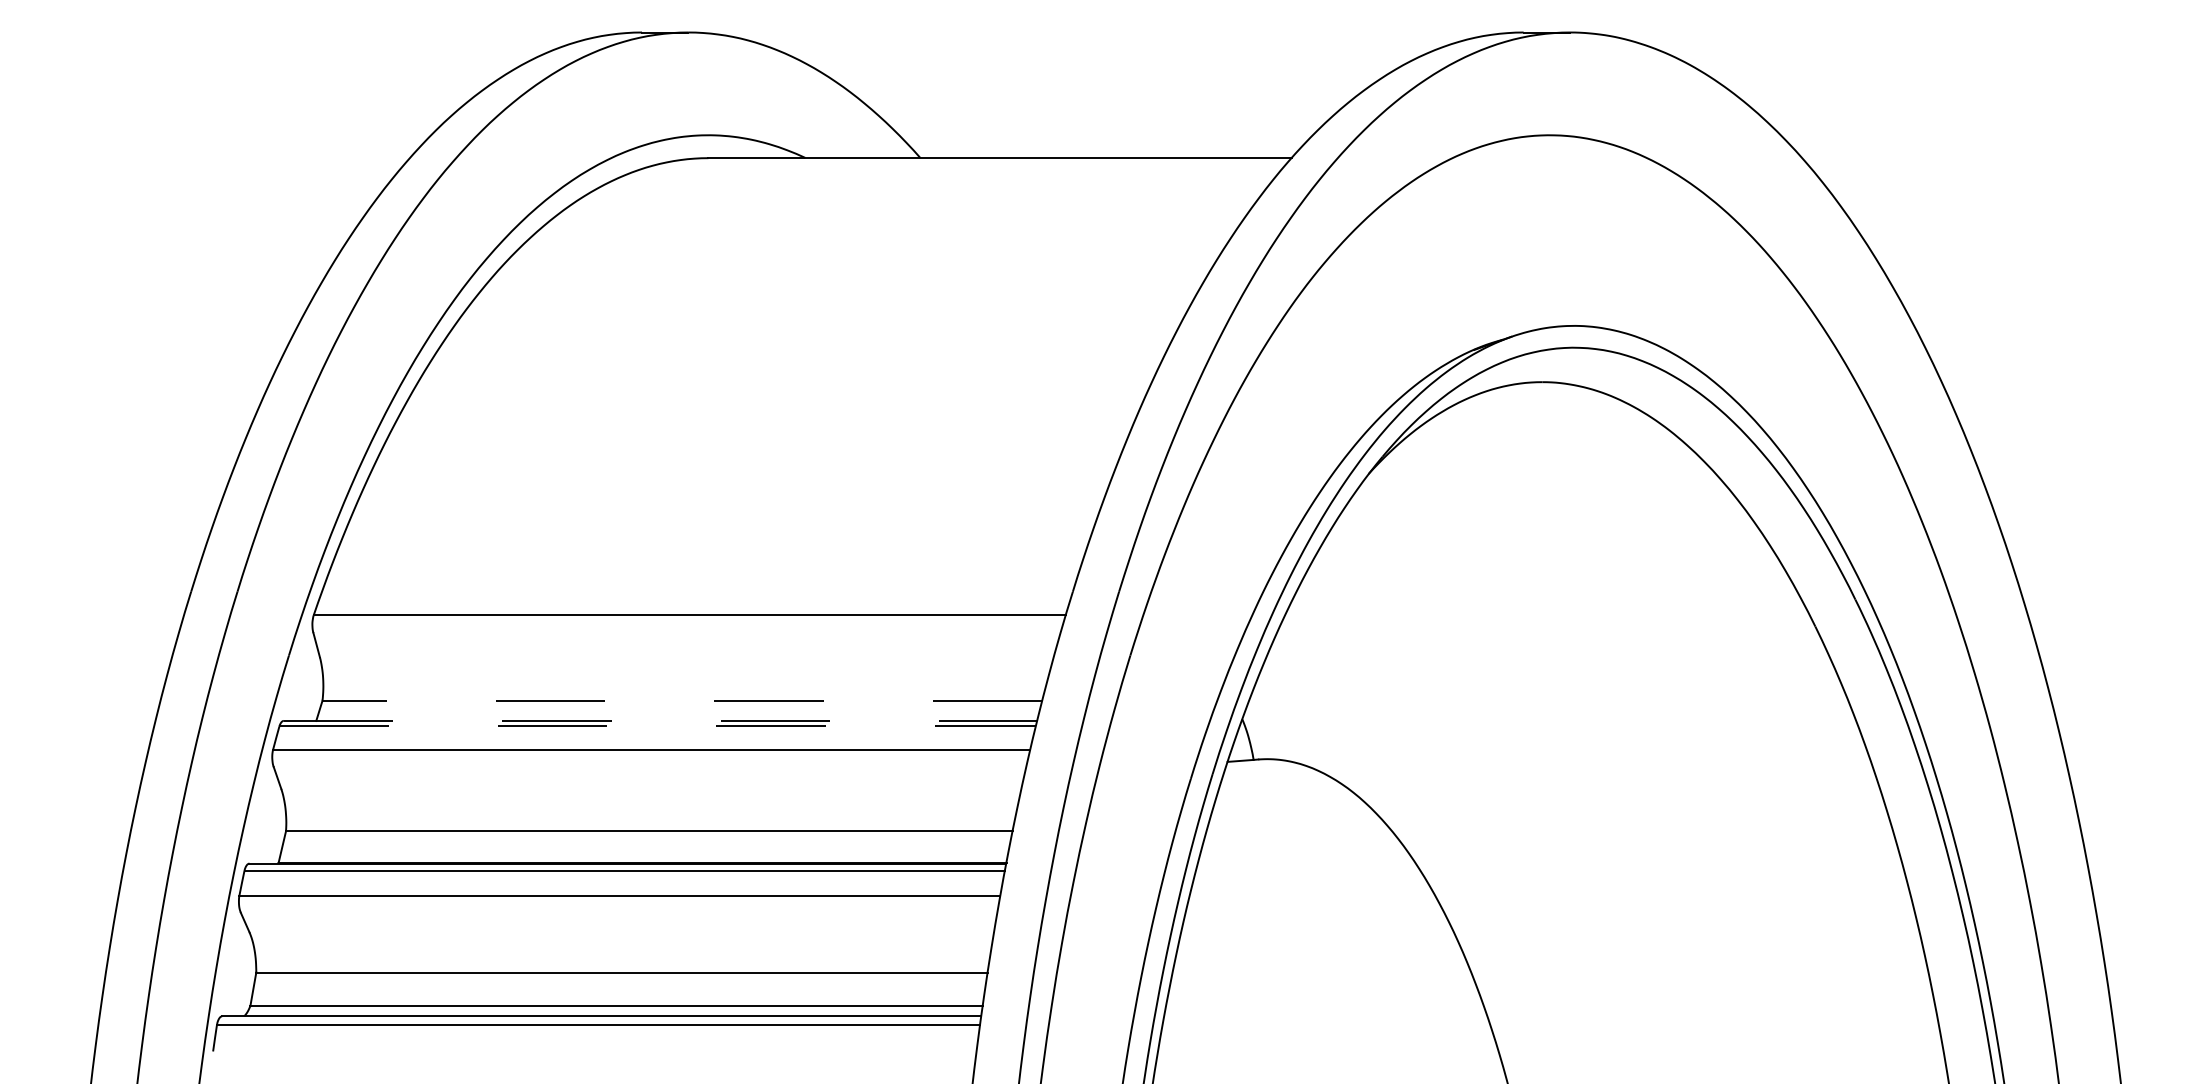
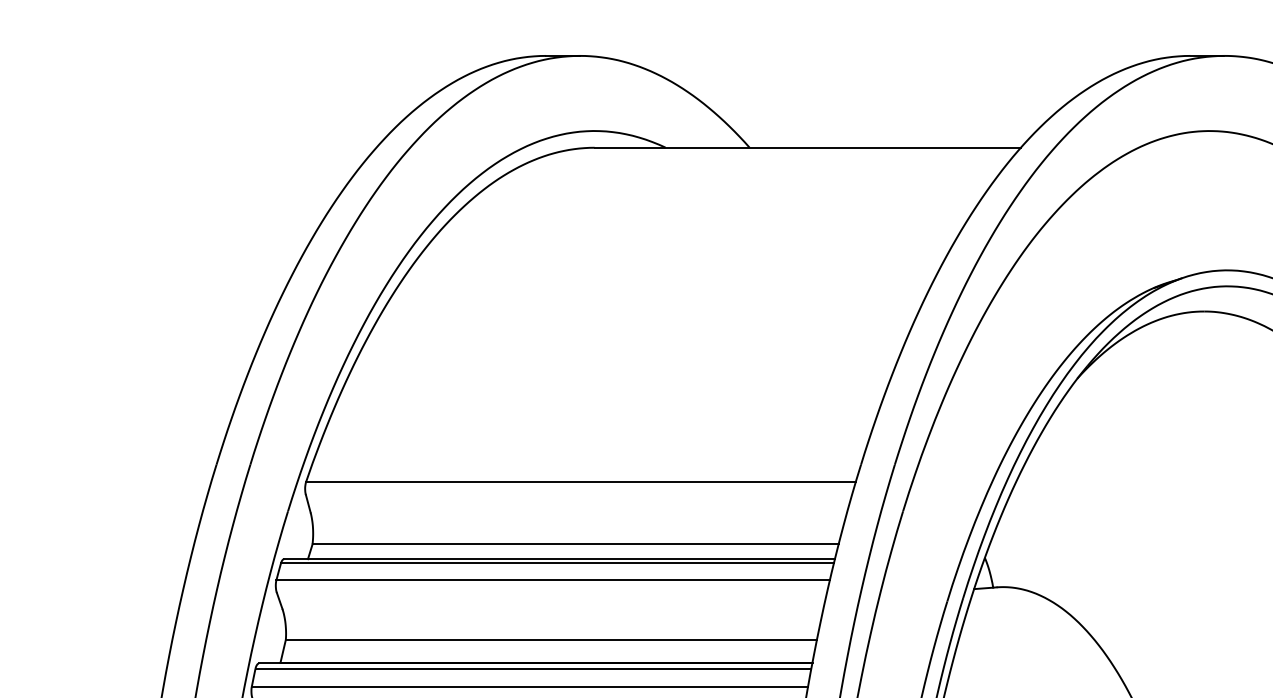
line: (682, 700) -> (575, 544), dashed -> solid
line: (660, 720) -> (559, 558), dashed -> solid
line: (658, 726) -> (558, 563), dashed -> solid

